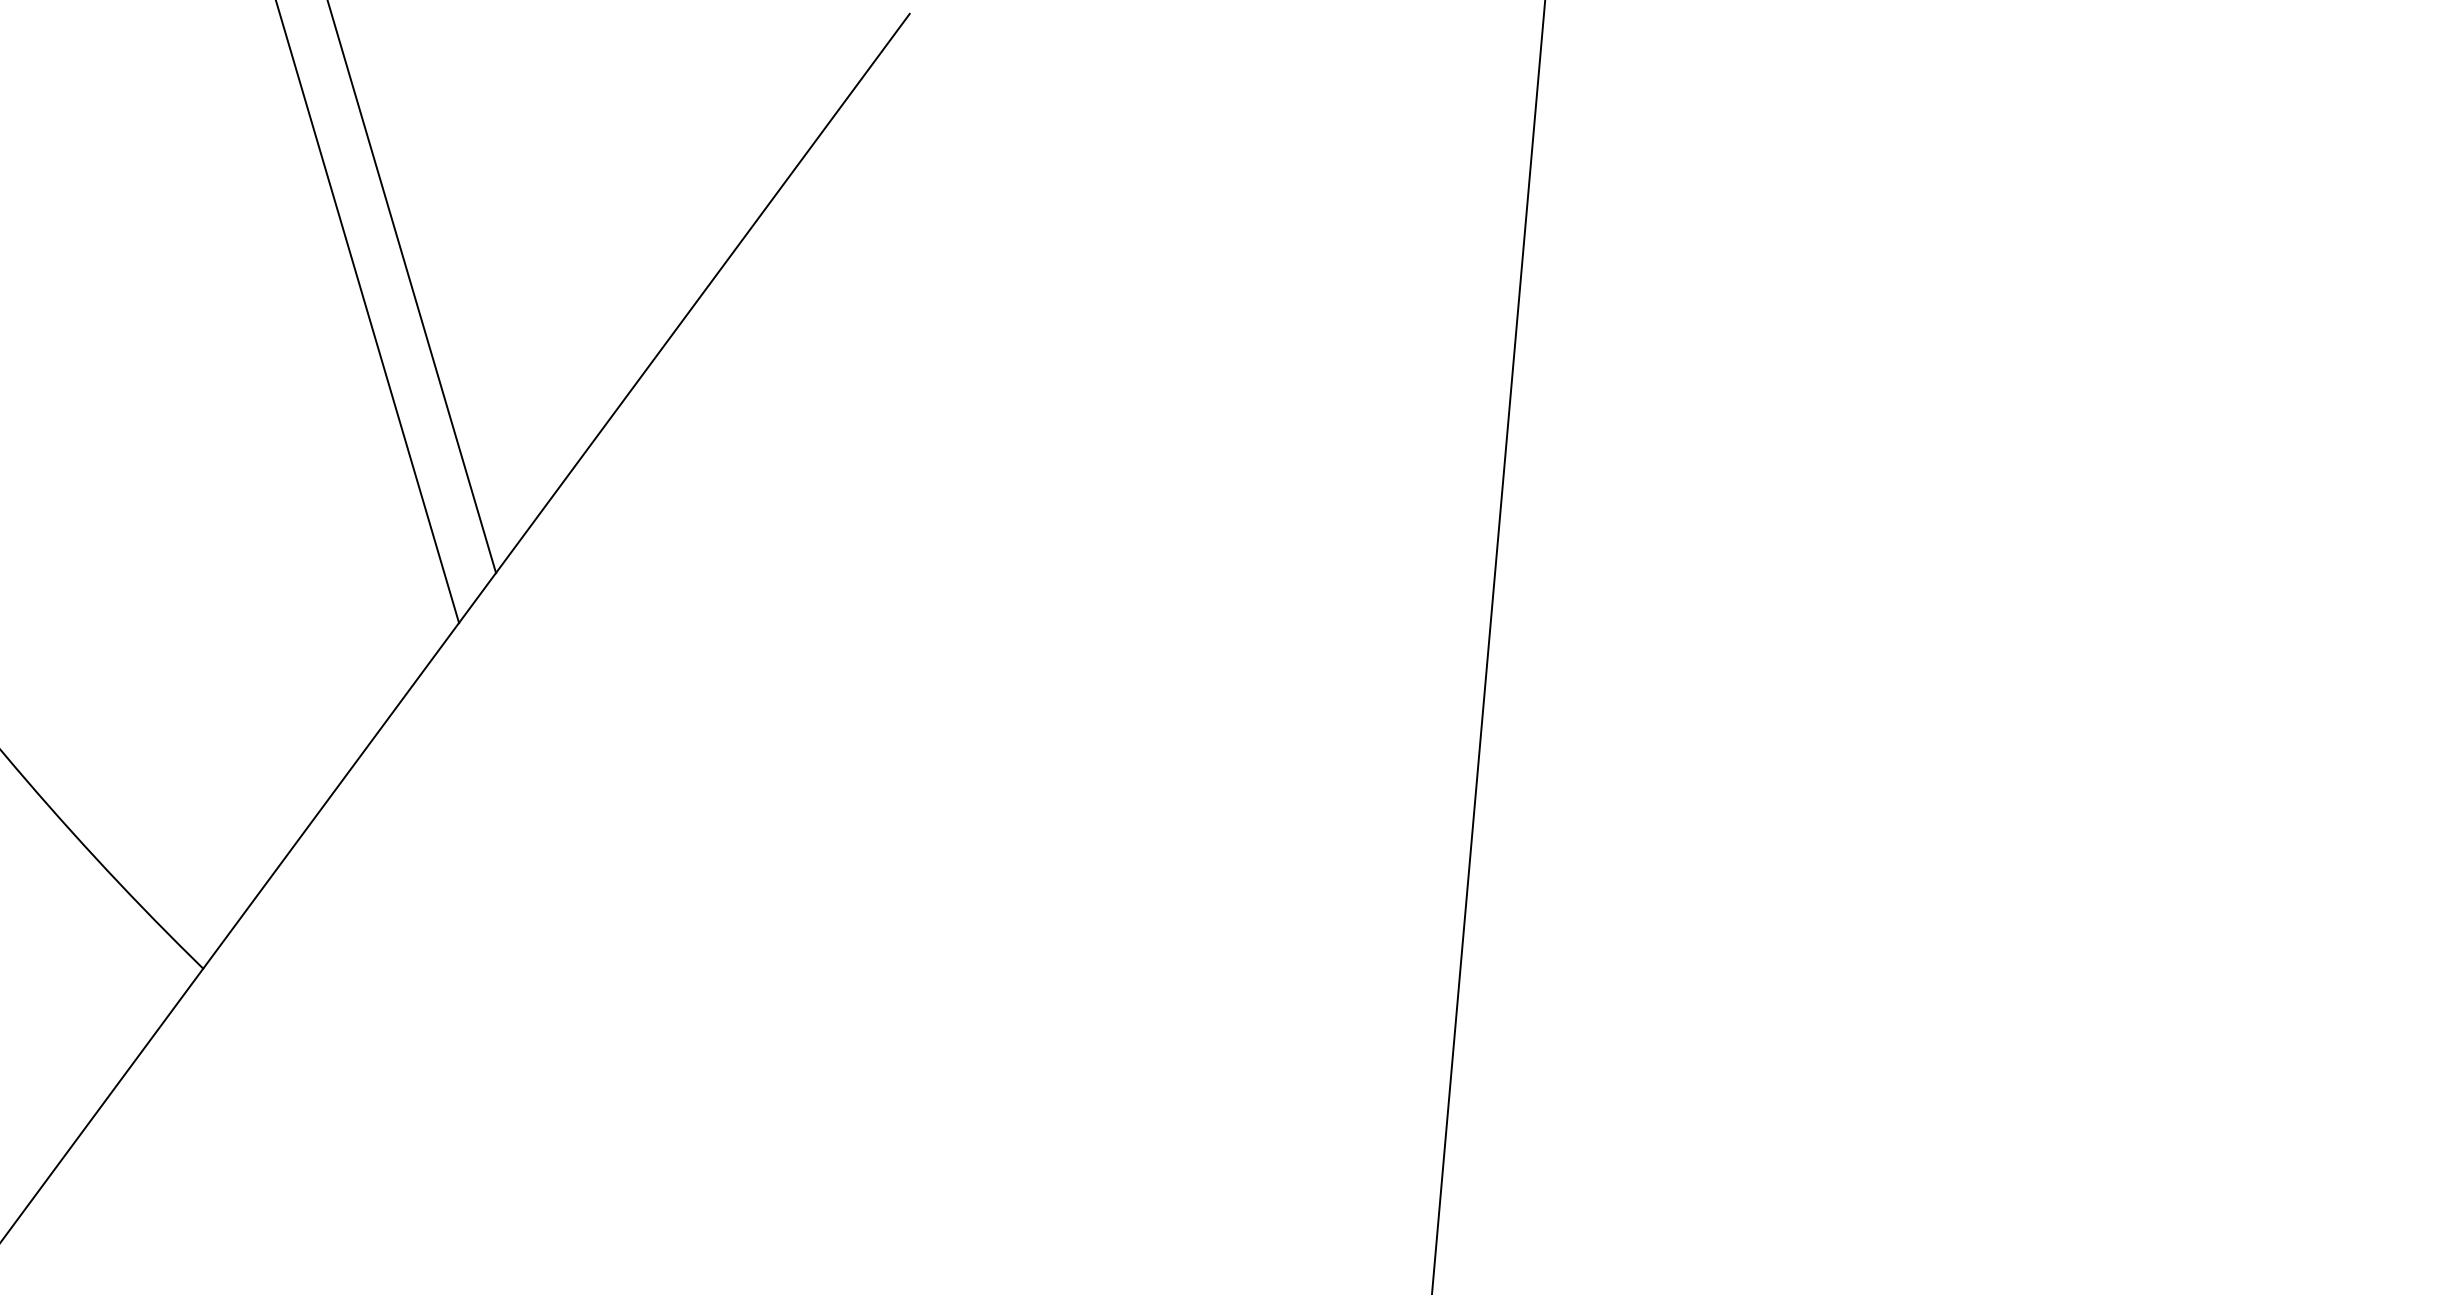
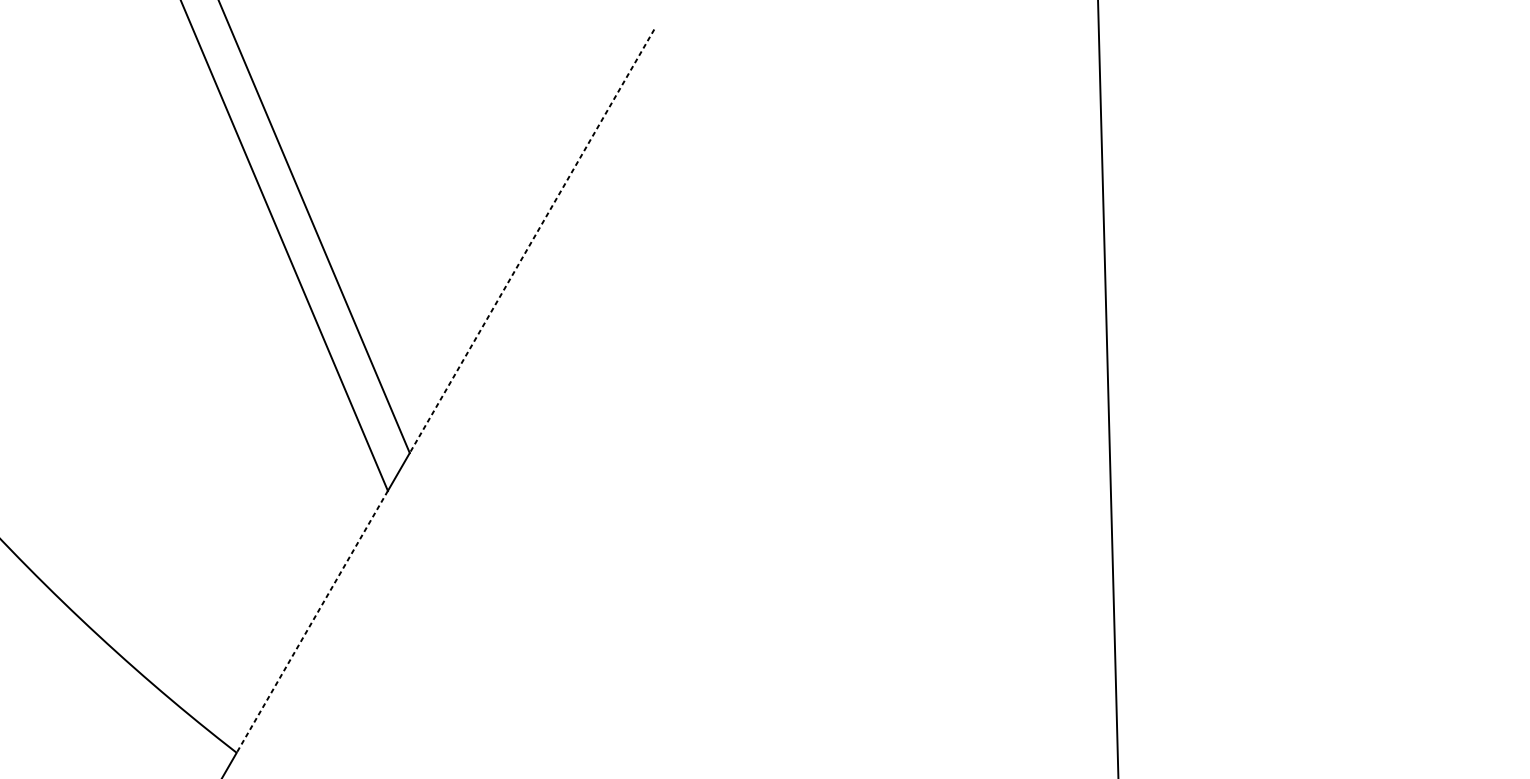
line: (702, 293) -> (531, 241), solid -> dashed
line: (330, 796) -> (311, 622), solid -> dashed

